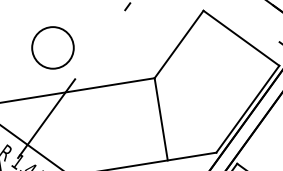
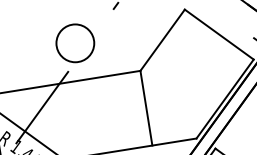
circle: (52, 47) -> (74, 42), moved

